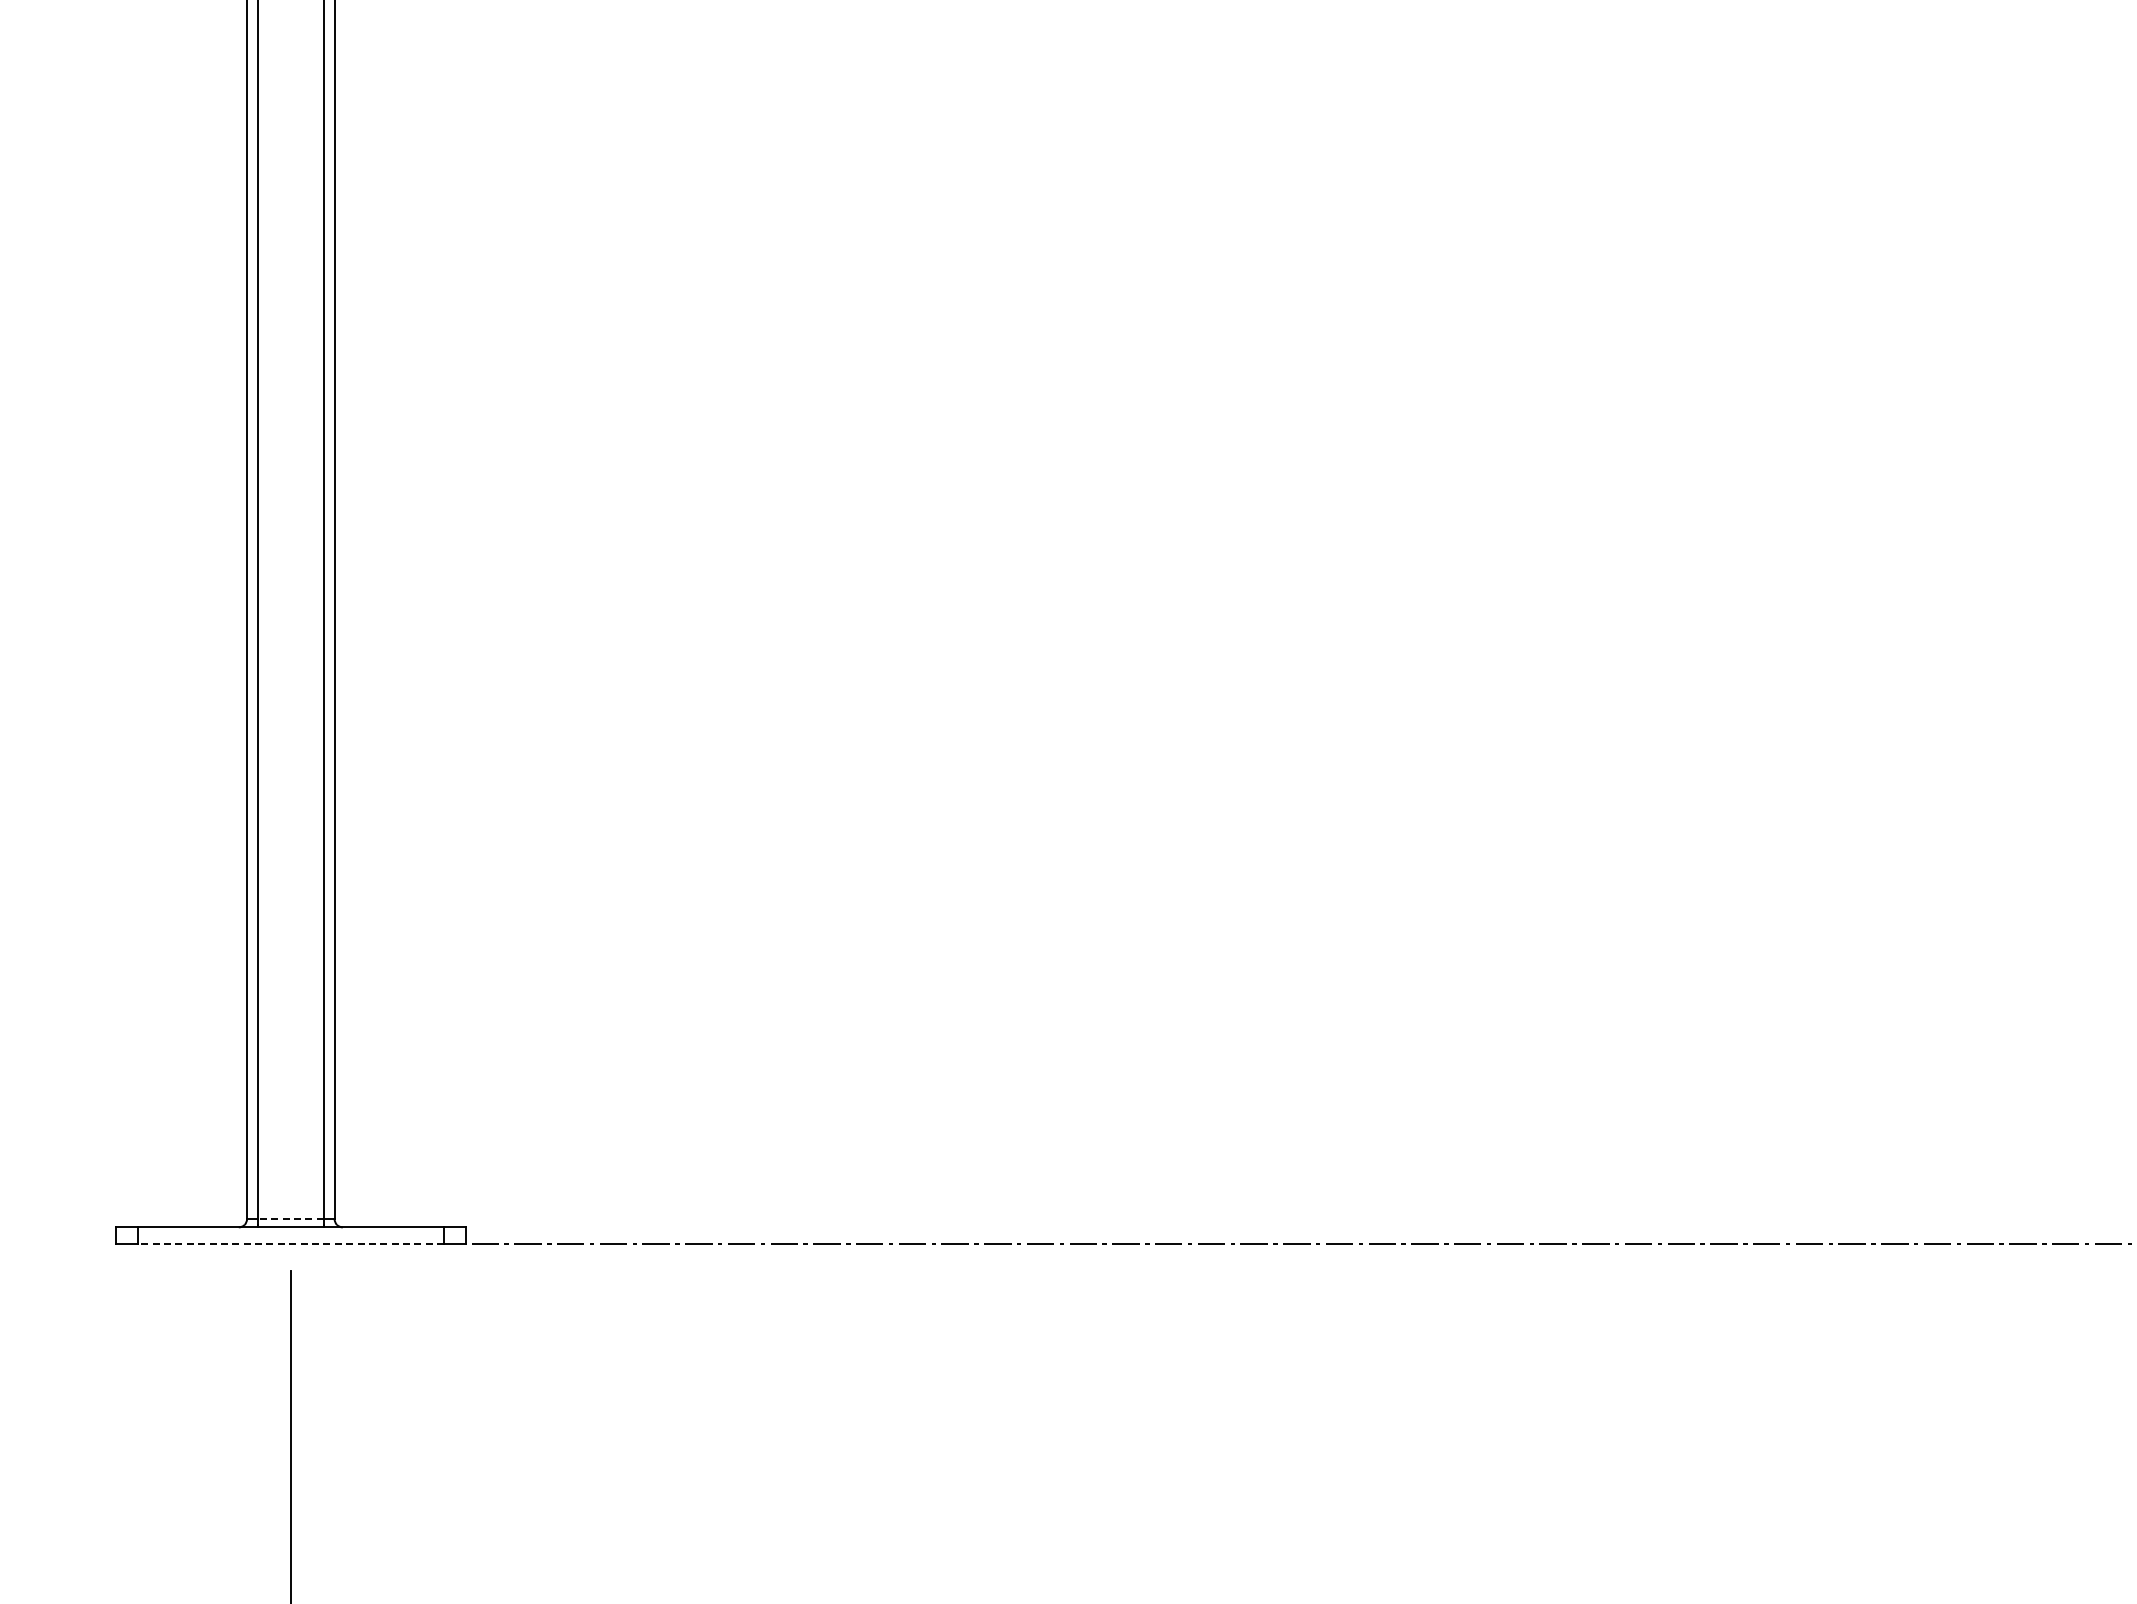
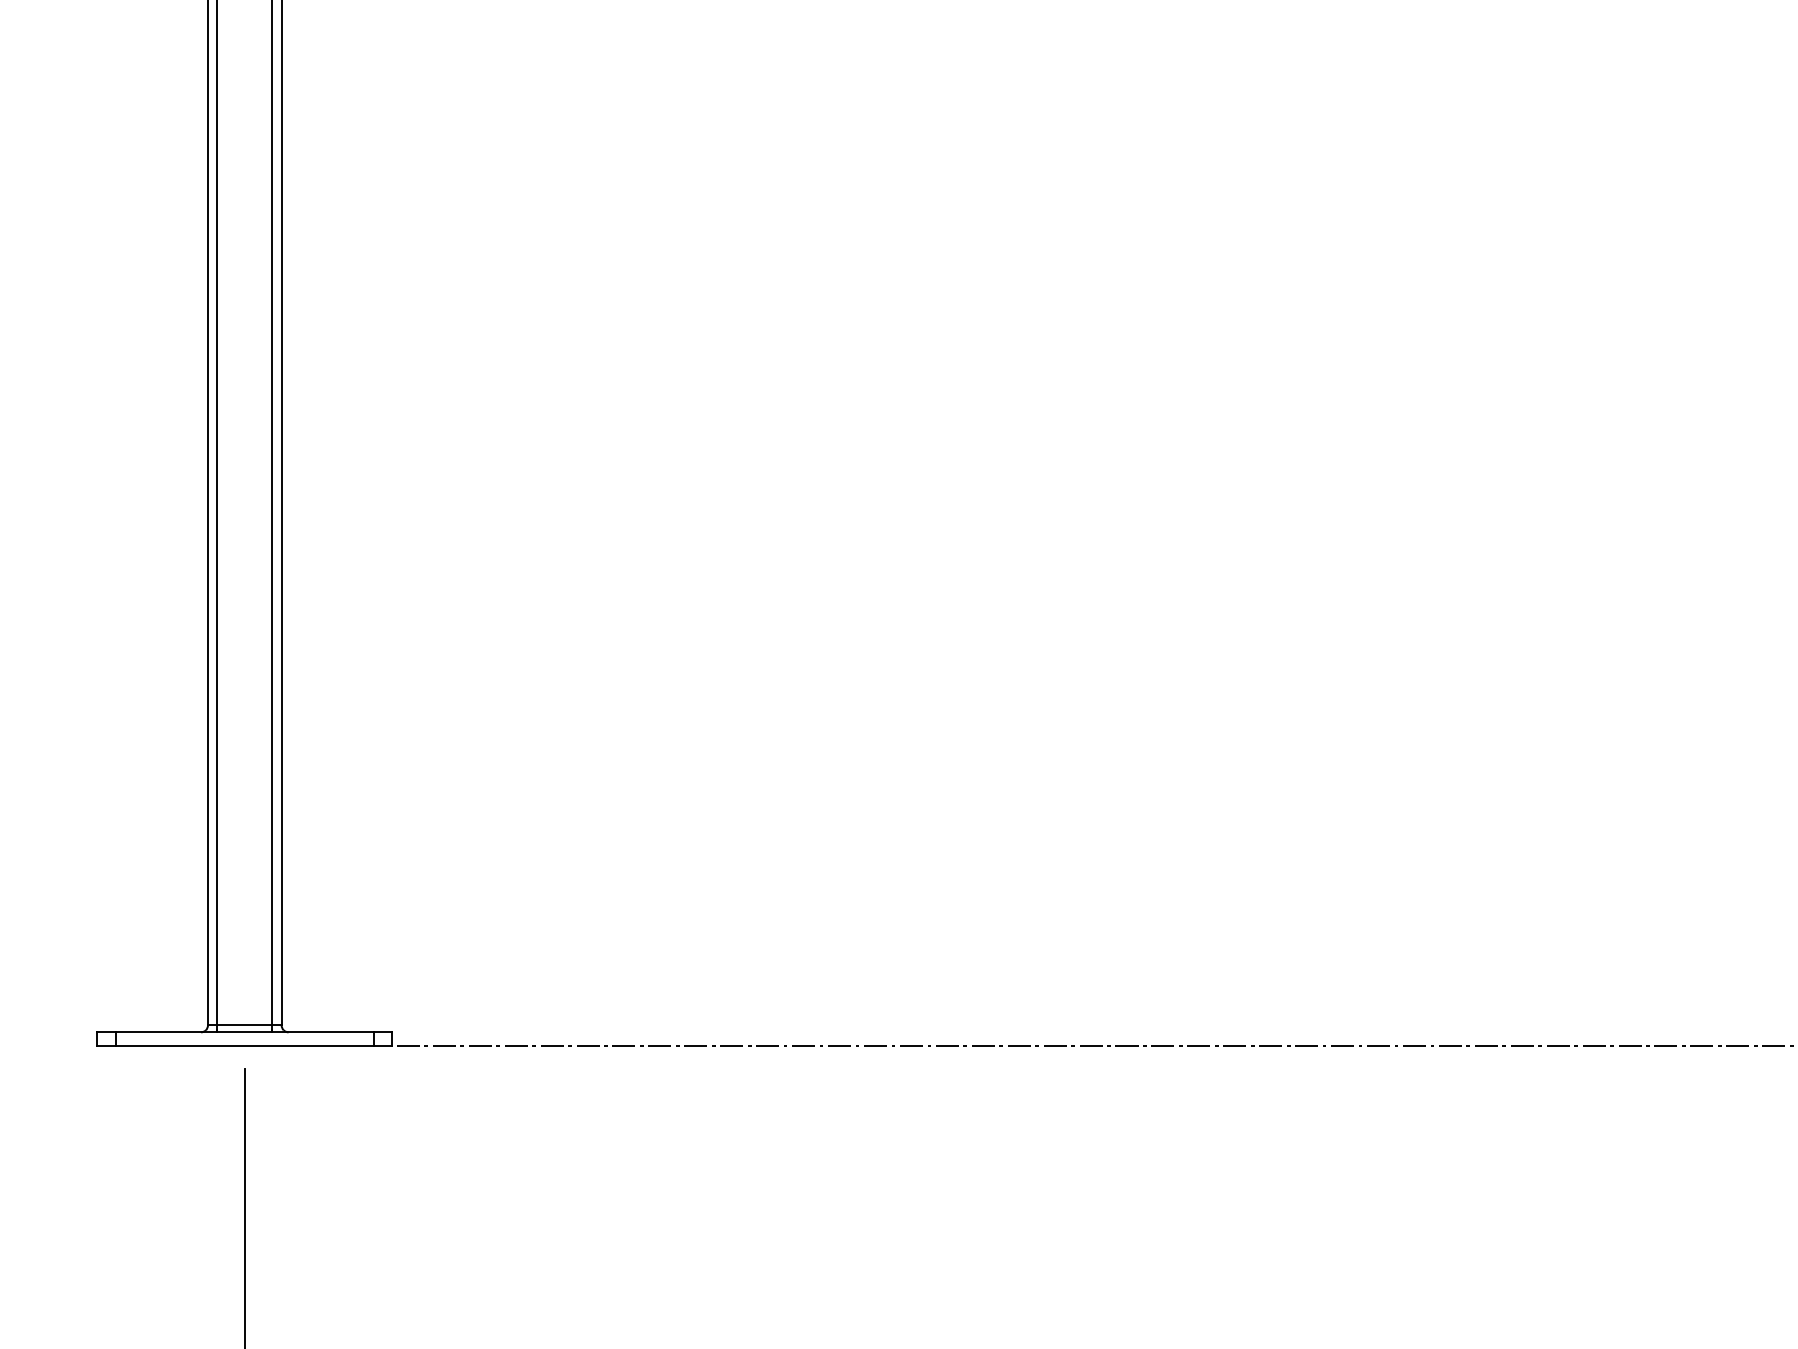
line: (290, 1219) -> (244, 1025), dashed -> solid
line: (290, 1243) -> (244, 1045), dashed -> solid

